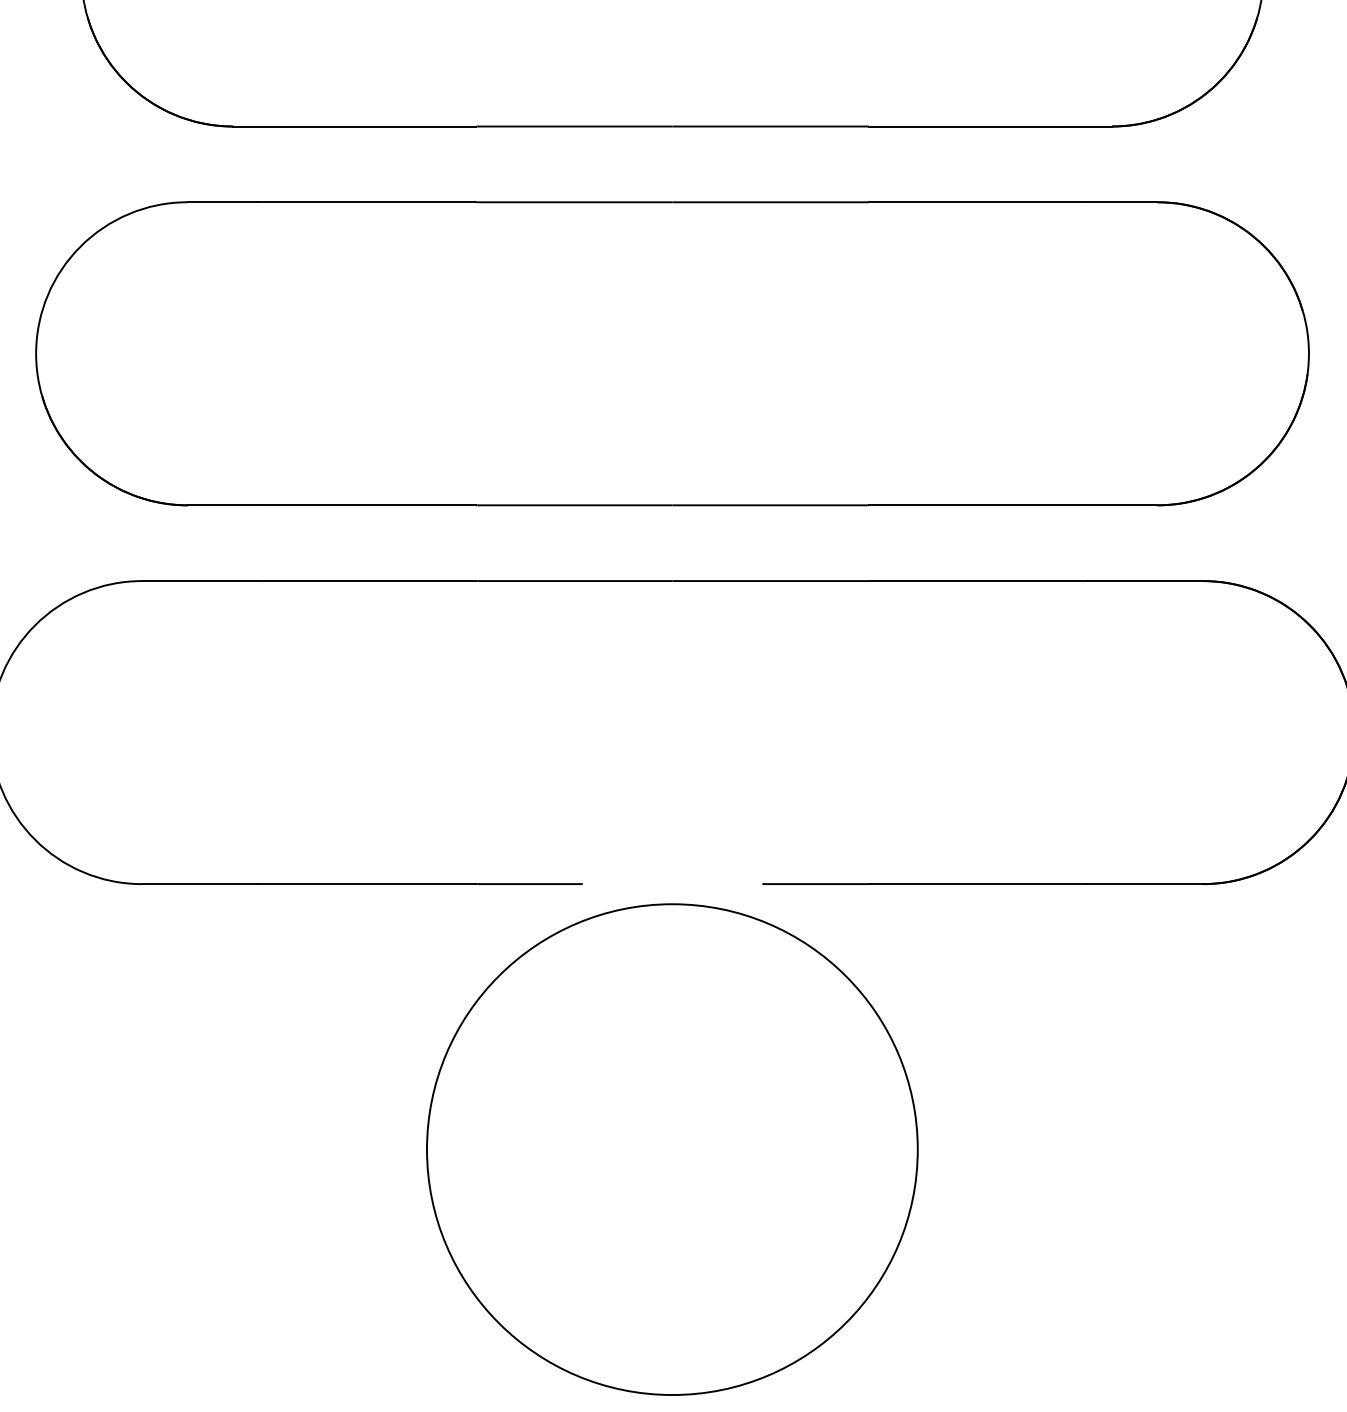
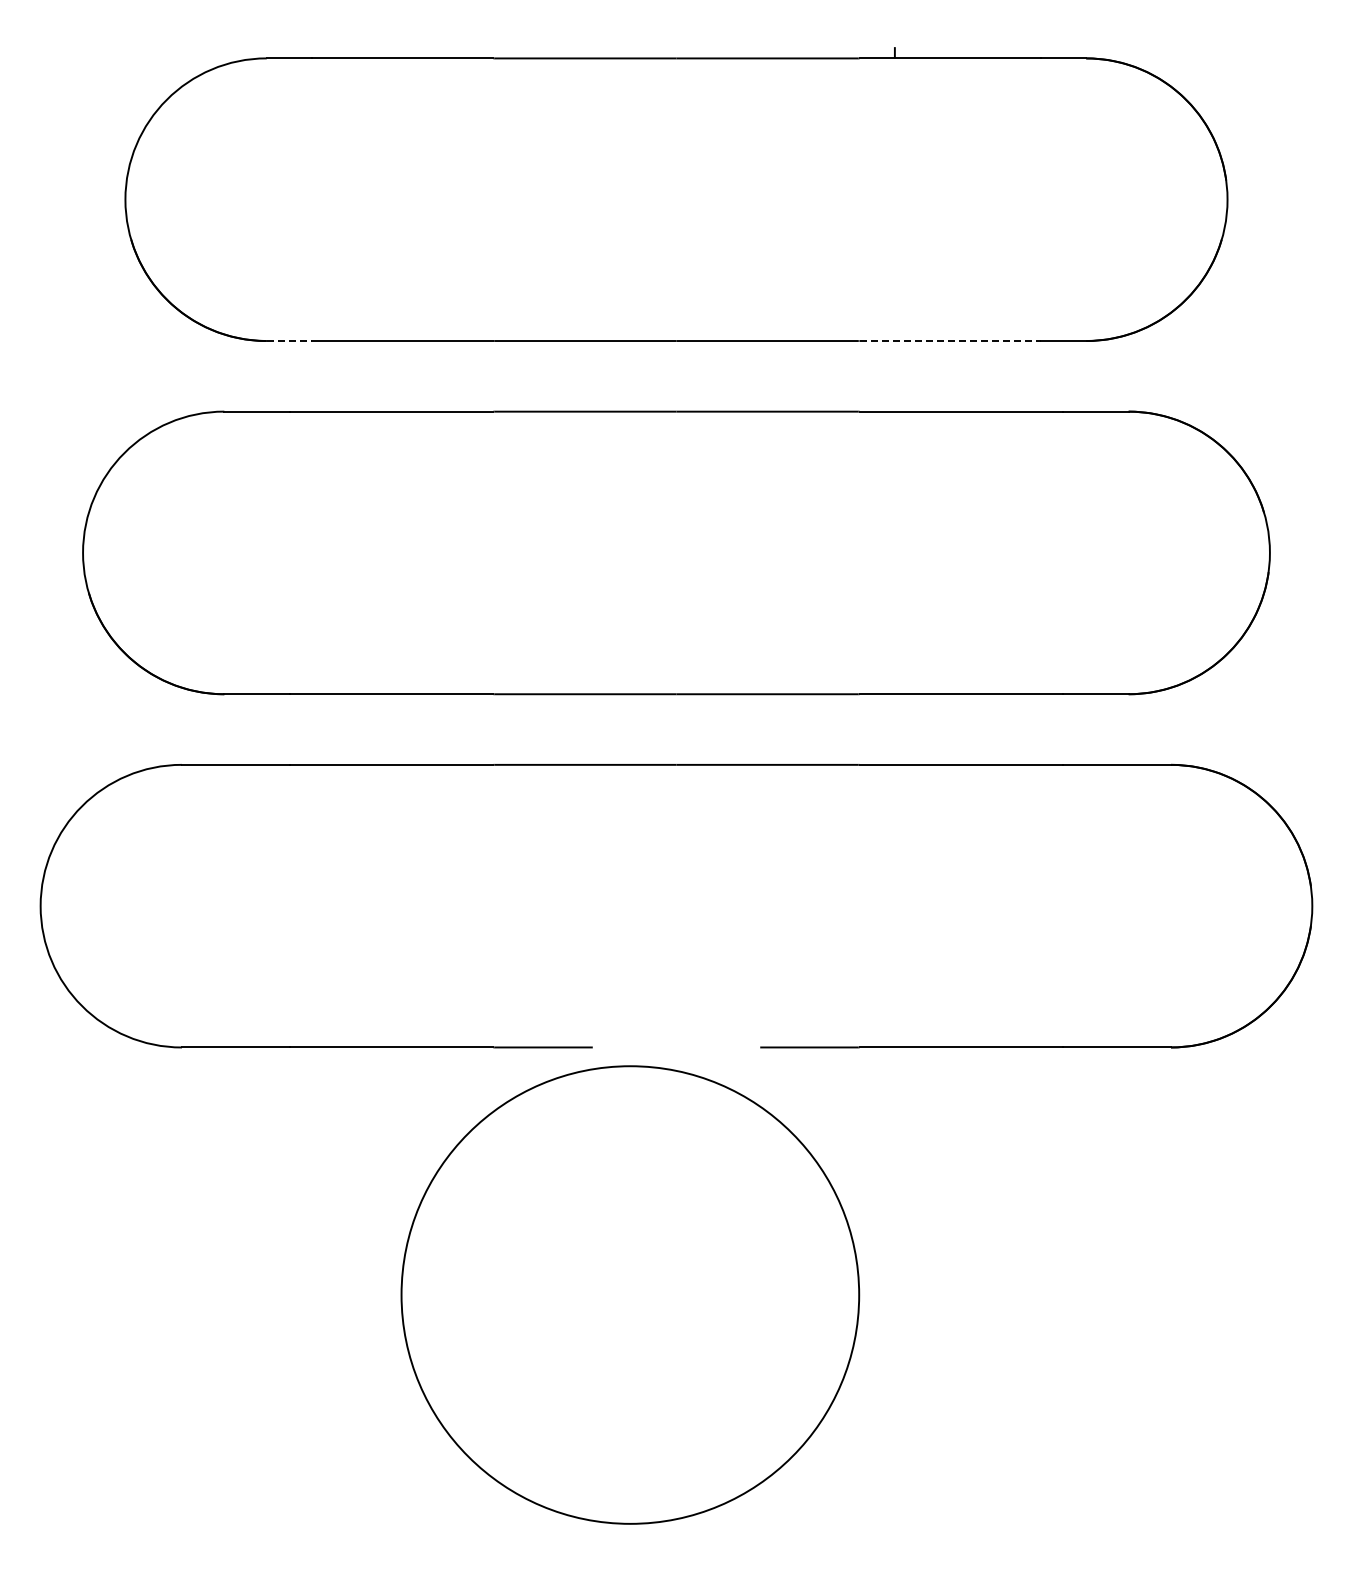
line: (257, 127) -> (289, 341), solid -> dashed
line: (966, 127) -> (950, 341), solid -> dashed
circle: (672, 1149) -> (630, 1294), moved

